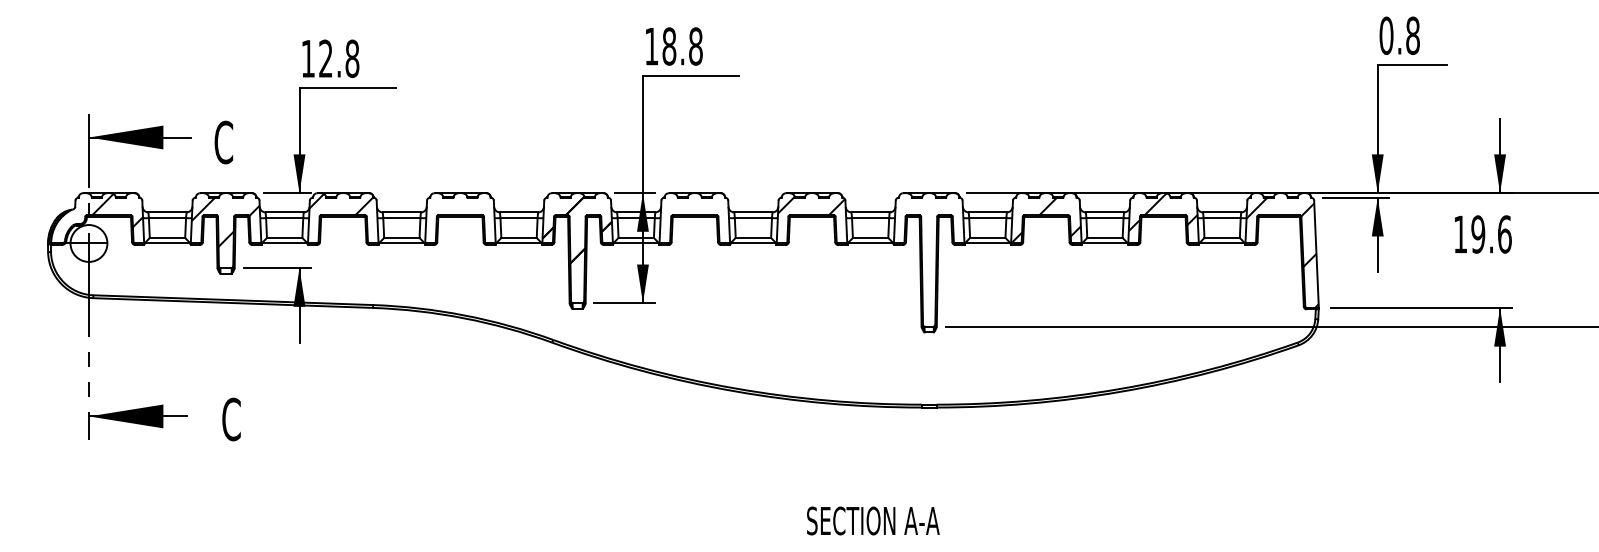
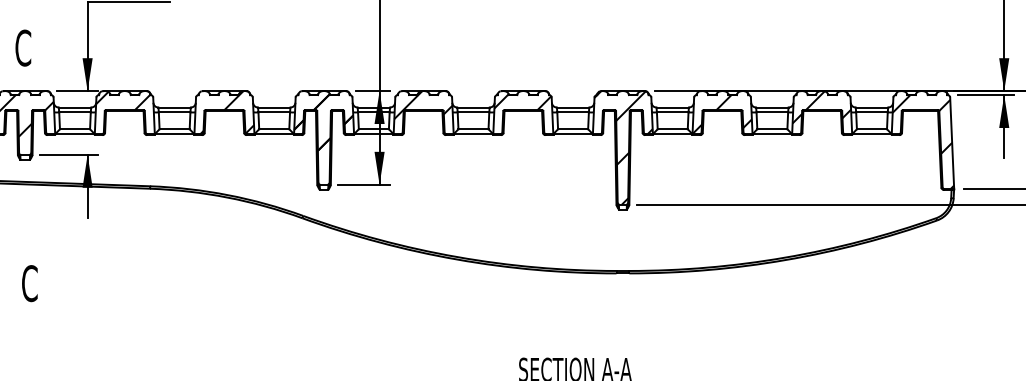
hatch: (694, 209) -> (423, 105), added
hatch: (463, 218) -> (227, 112), added
hatch: (929, 259) -> (623, 147), added

